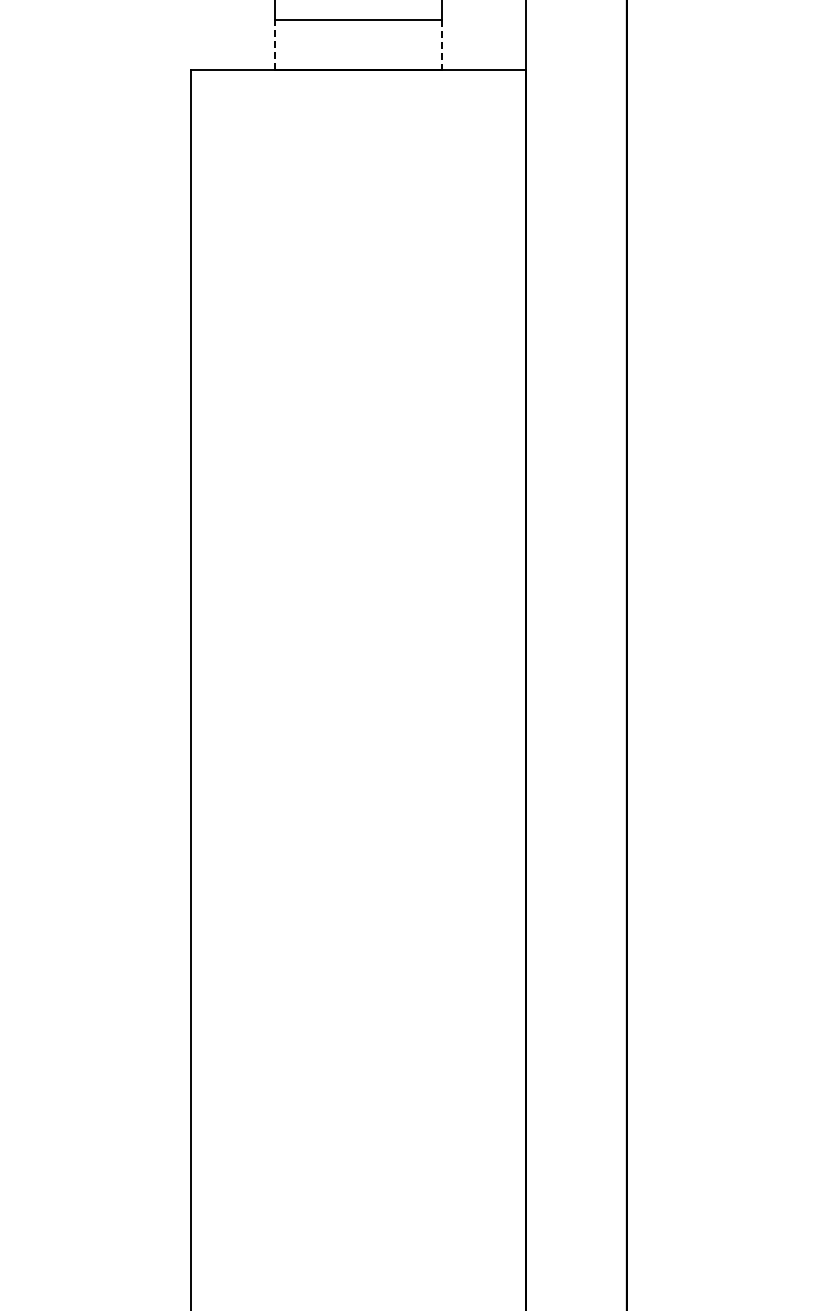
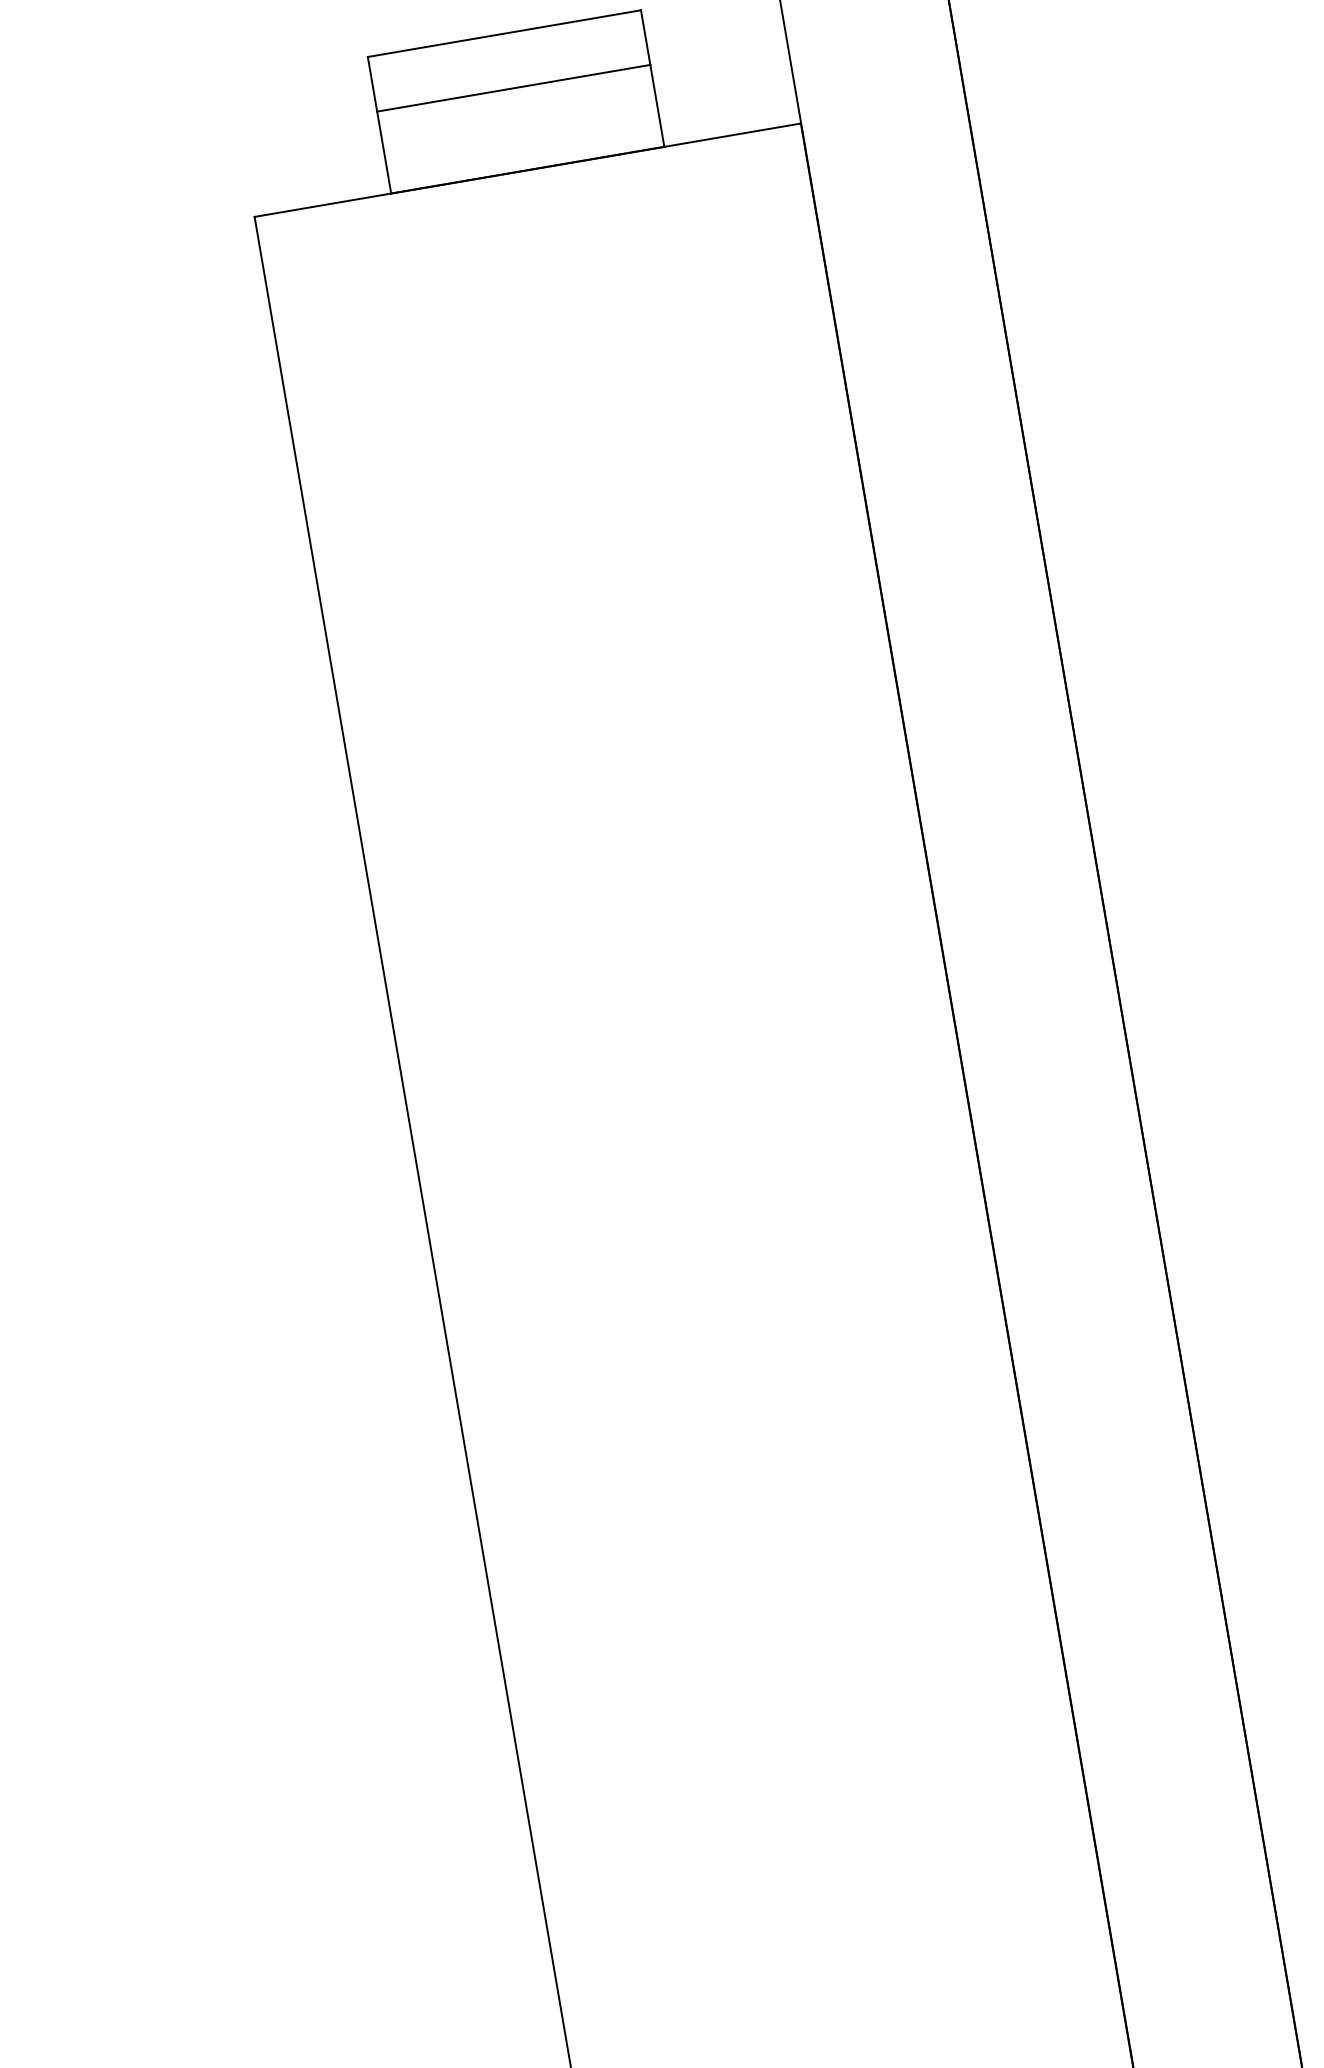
line: (274, 44) -> (383, 152), dashed -> solid
line: (442, 45) -> (657, 106), dashed -> solid

